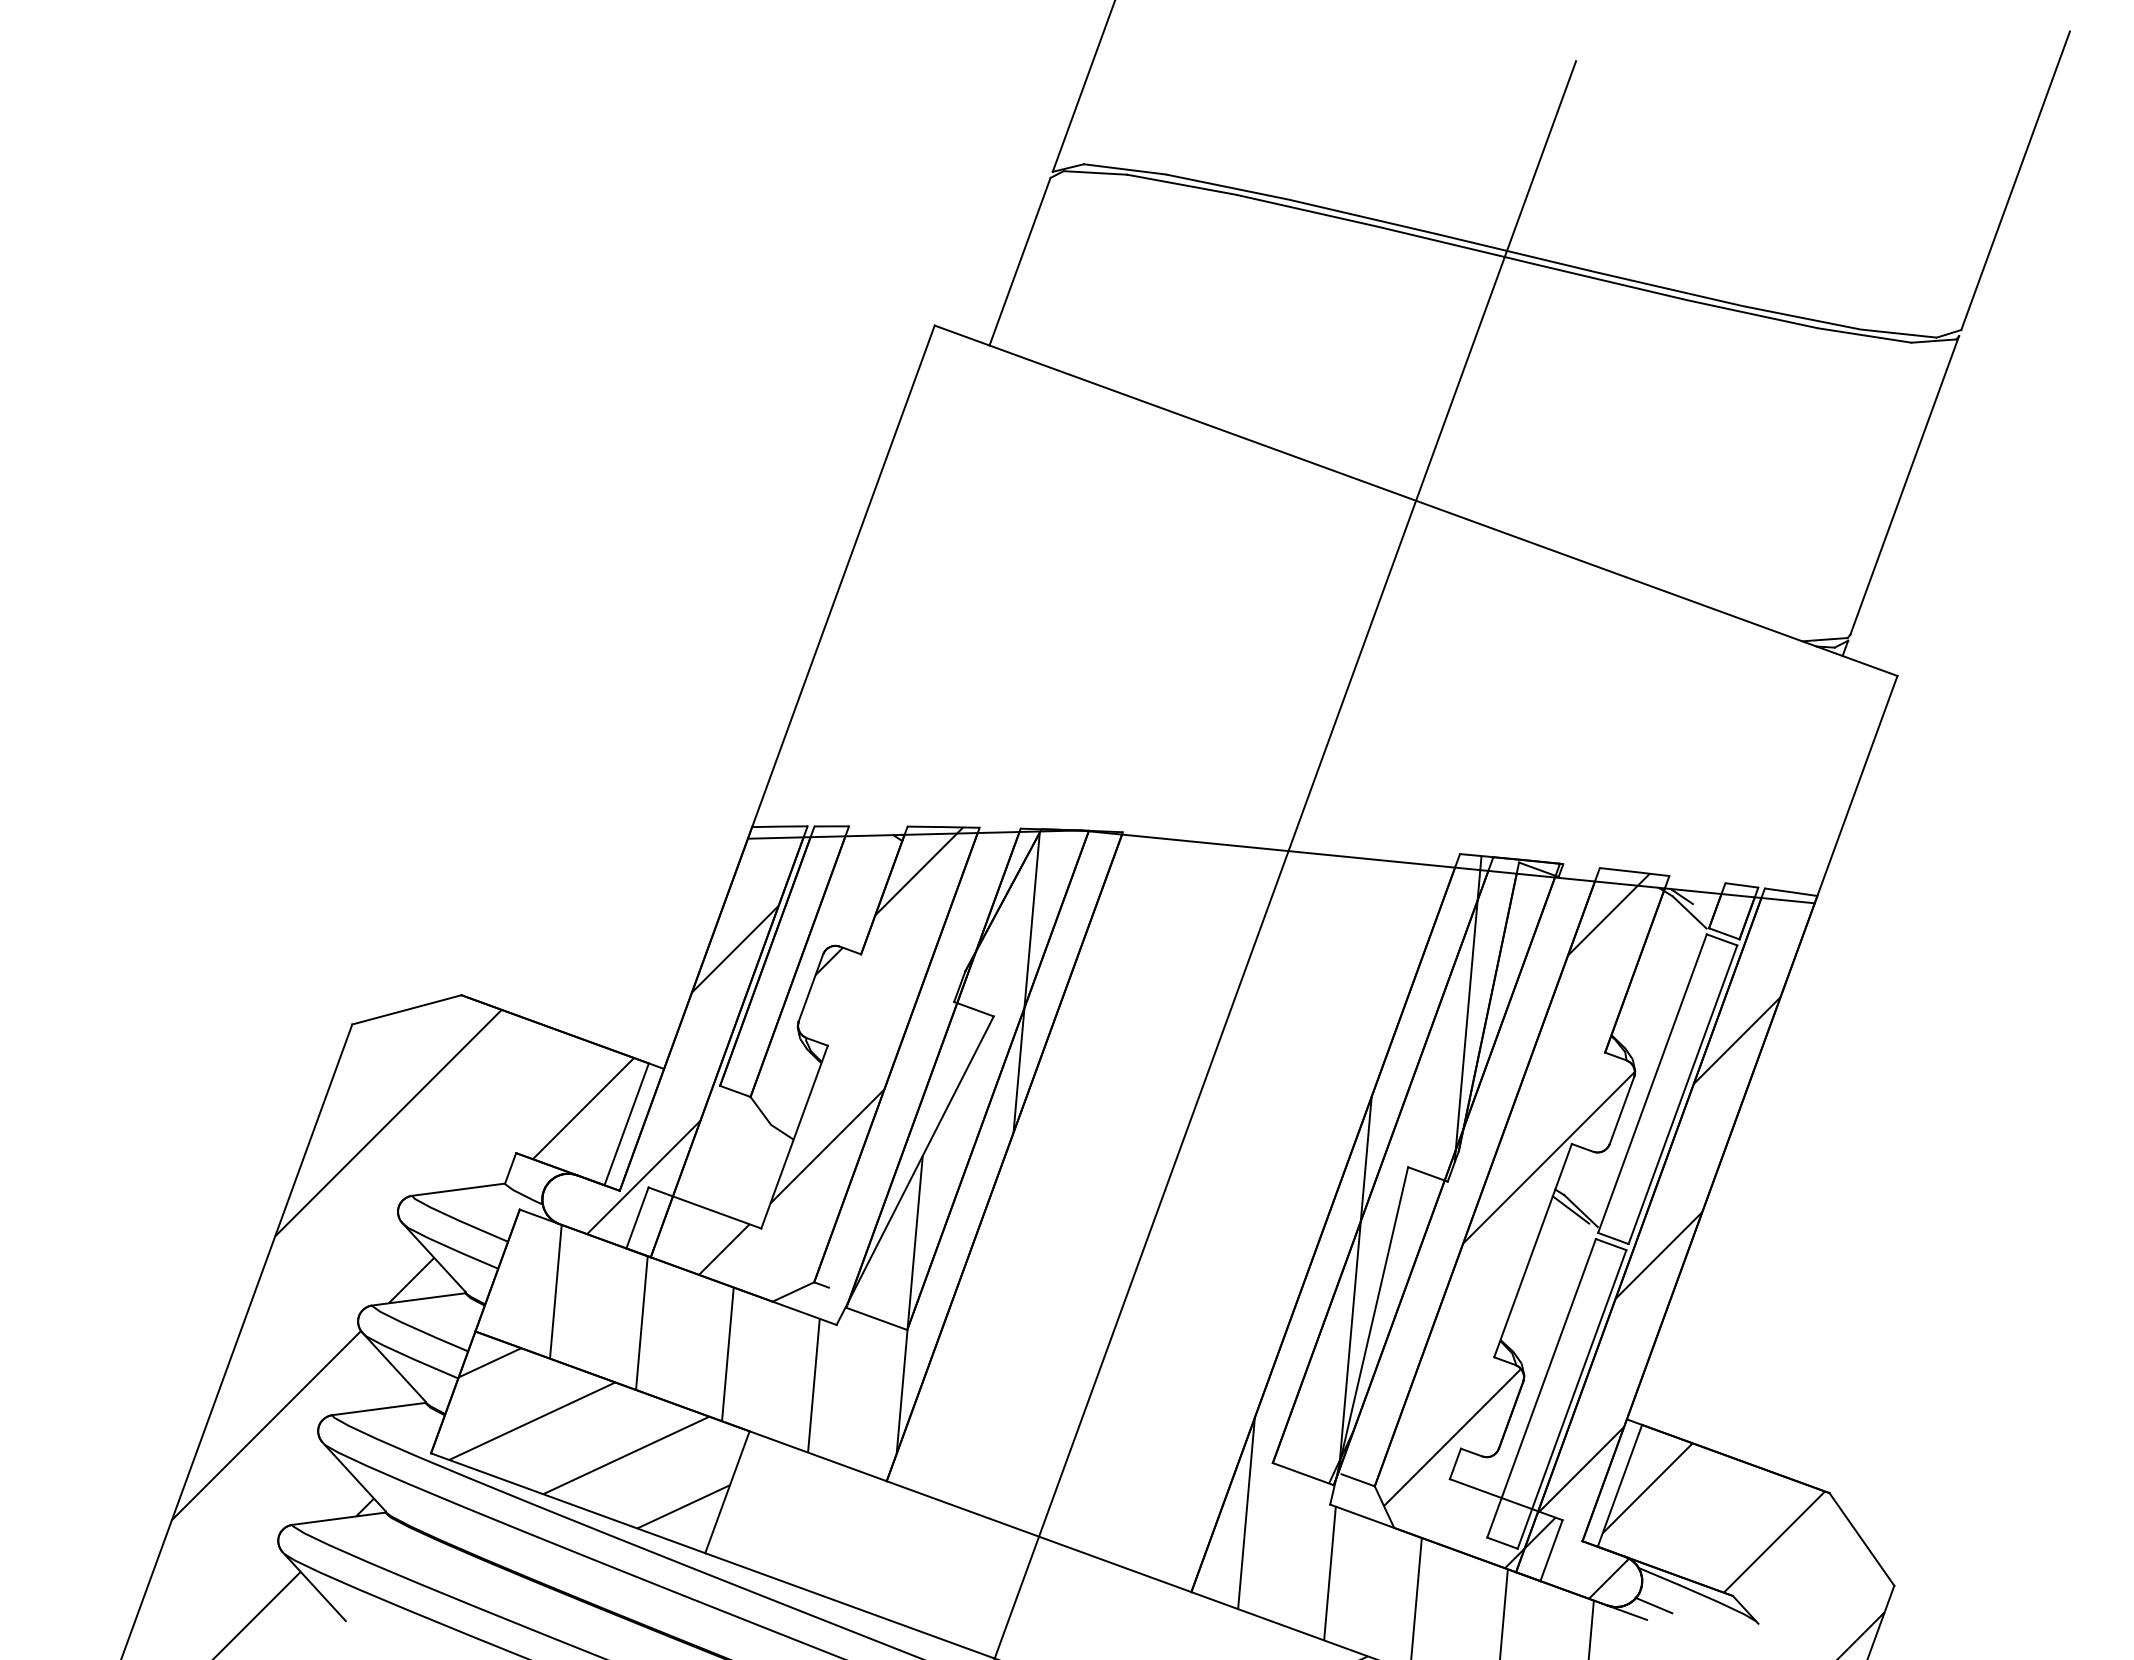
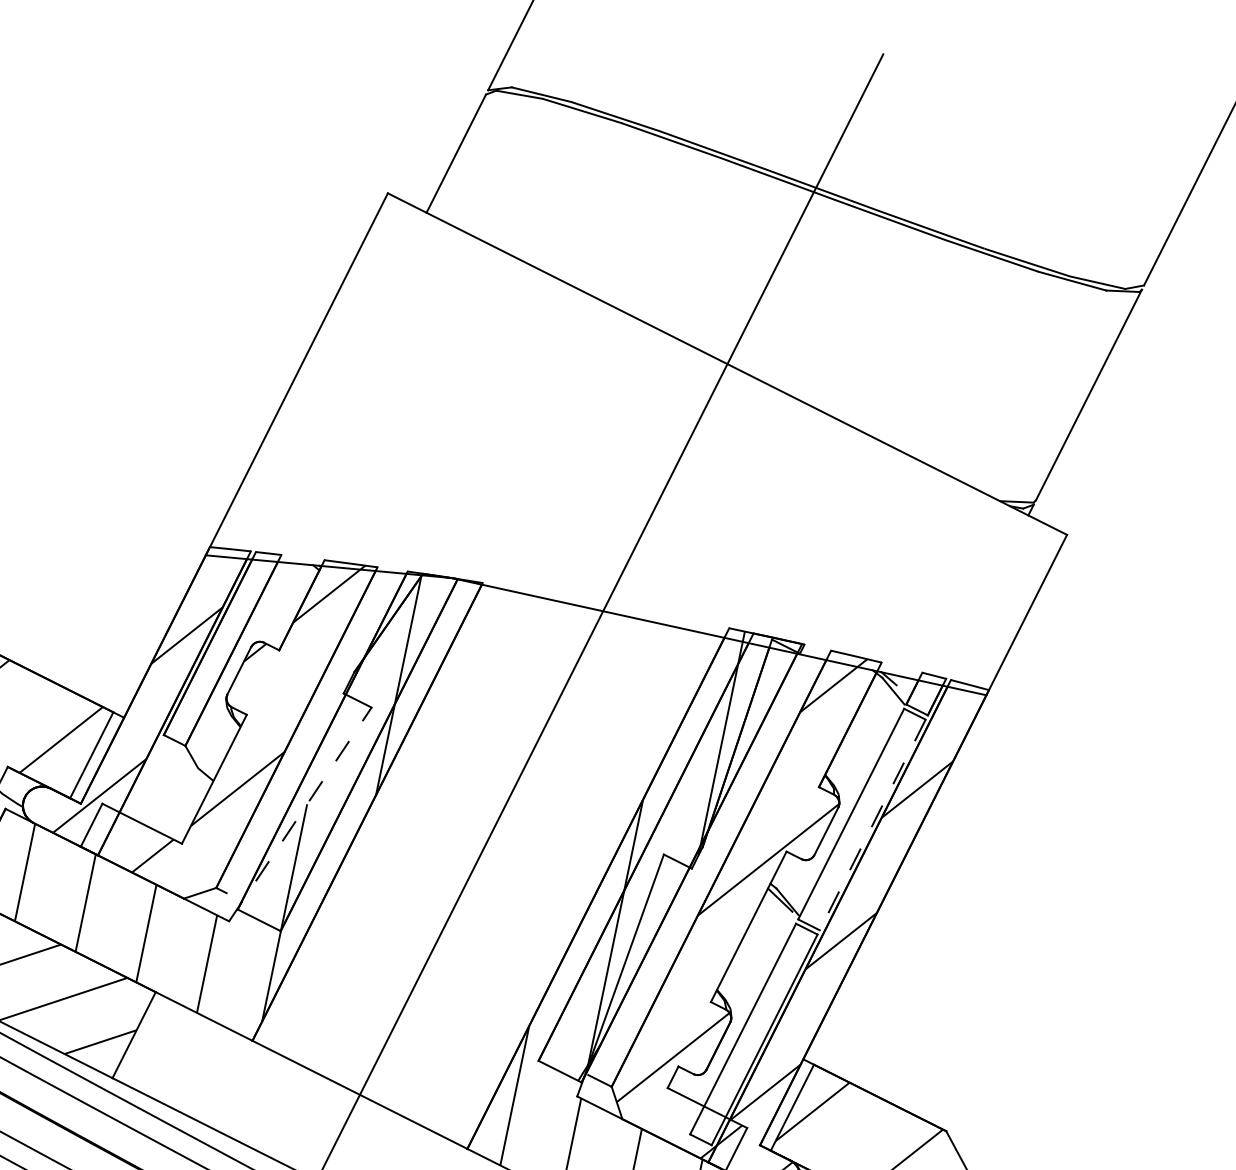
line: (1682, 1094) -> (872, 824), solid -> dashed
line: (915, 1170) -> (300, 814), solid -> dashed

